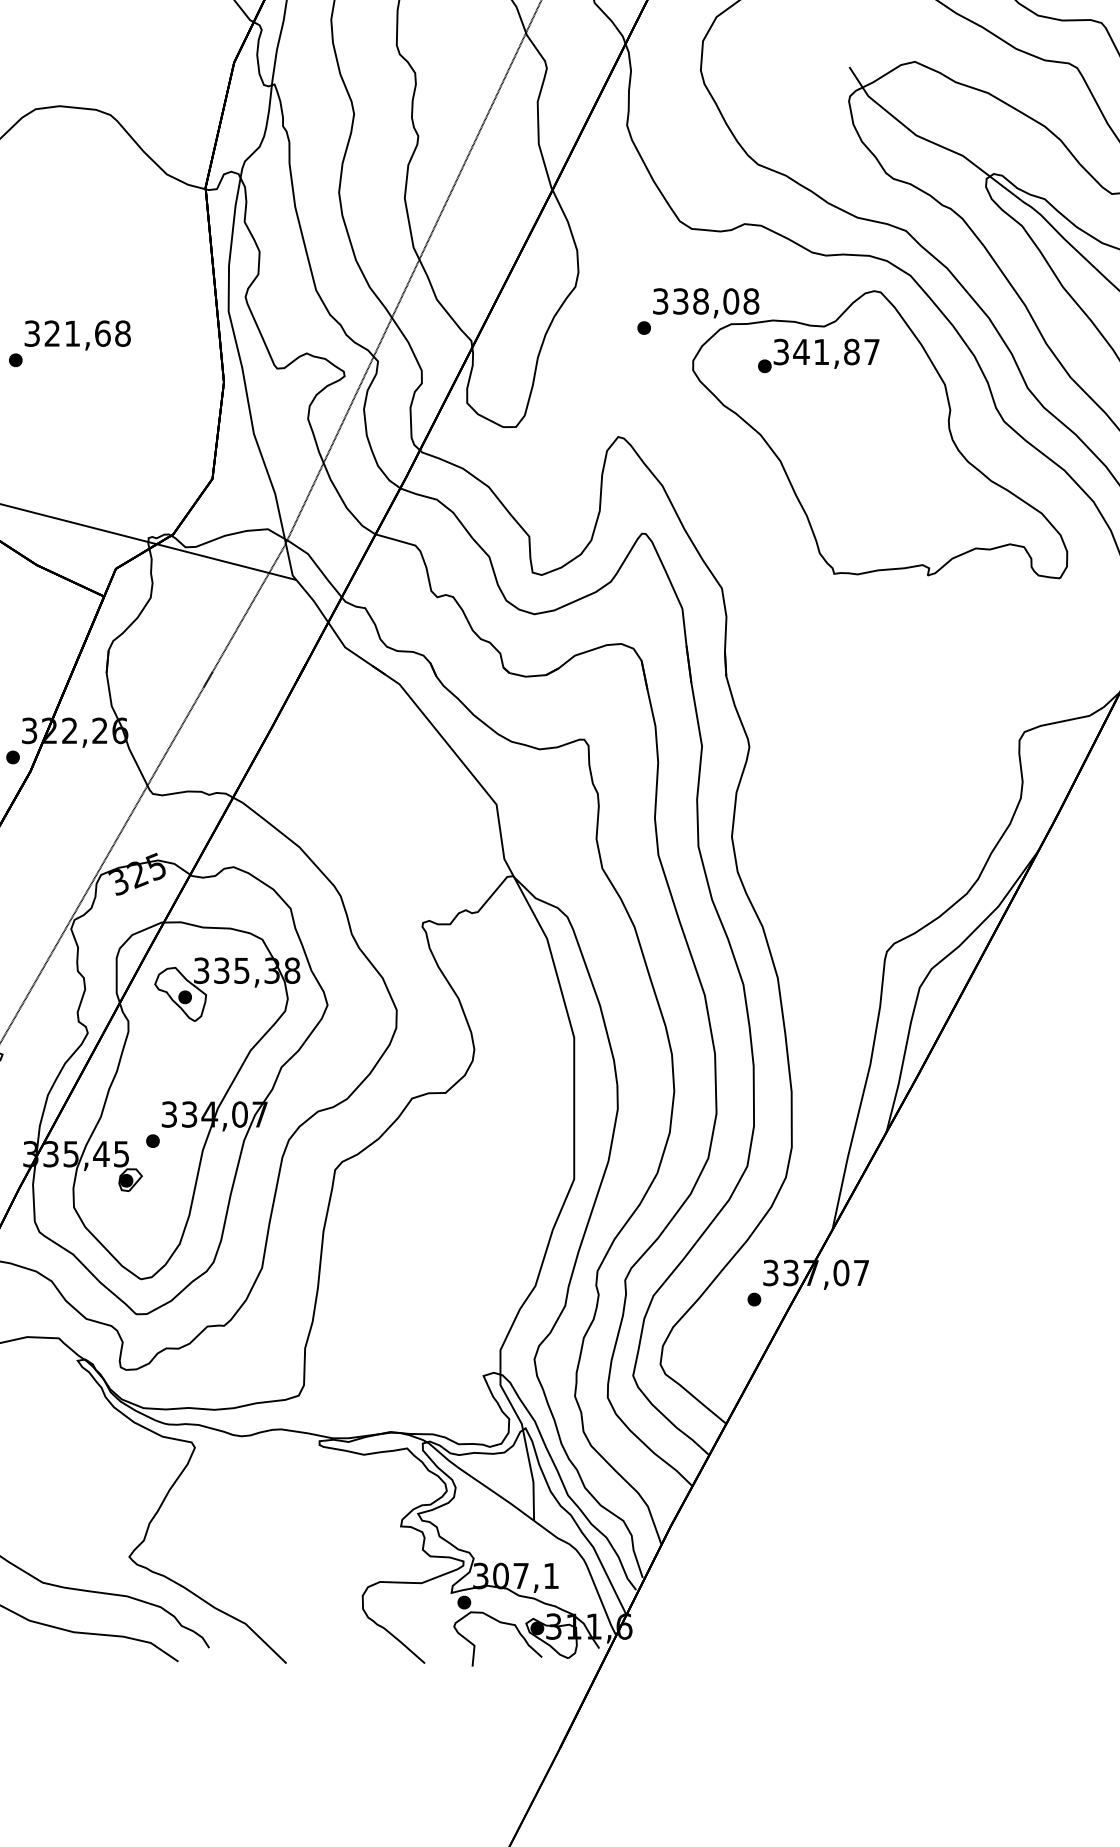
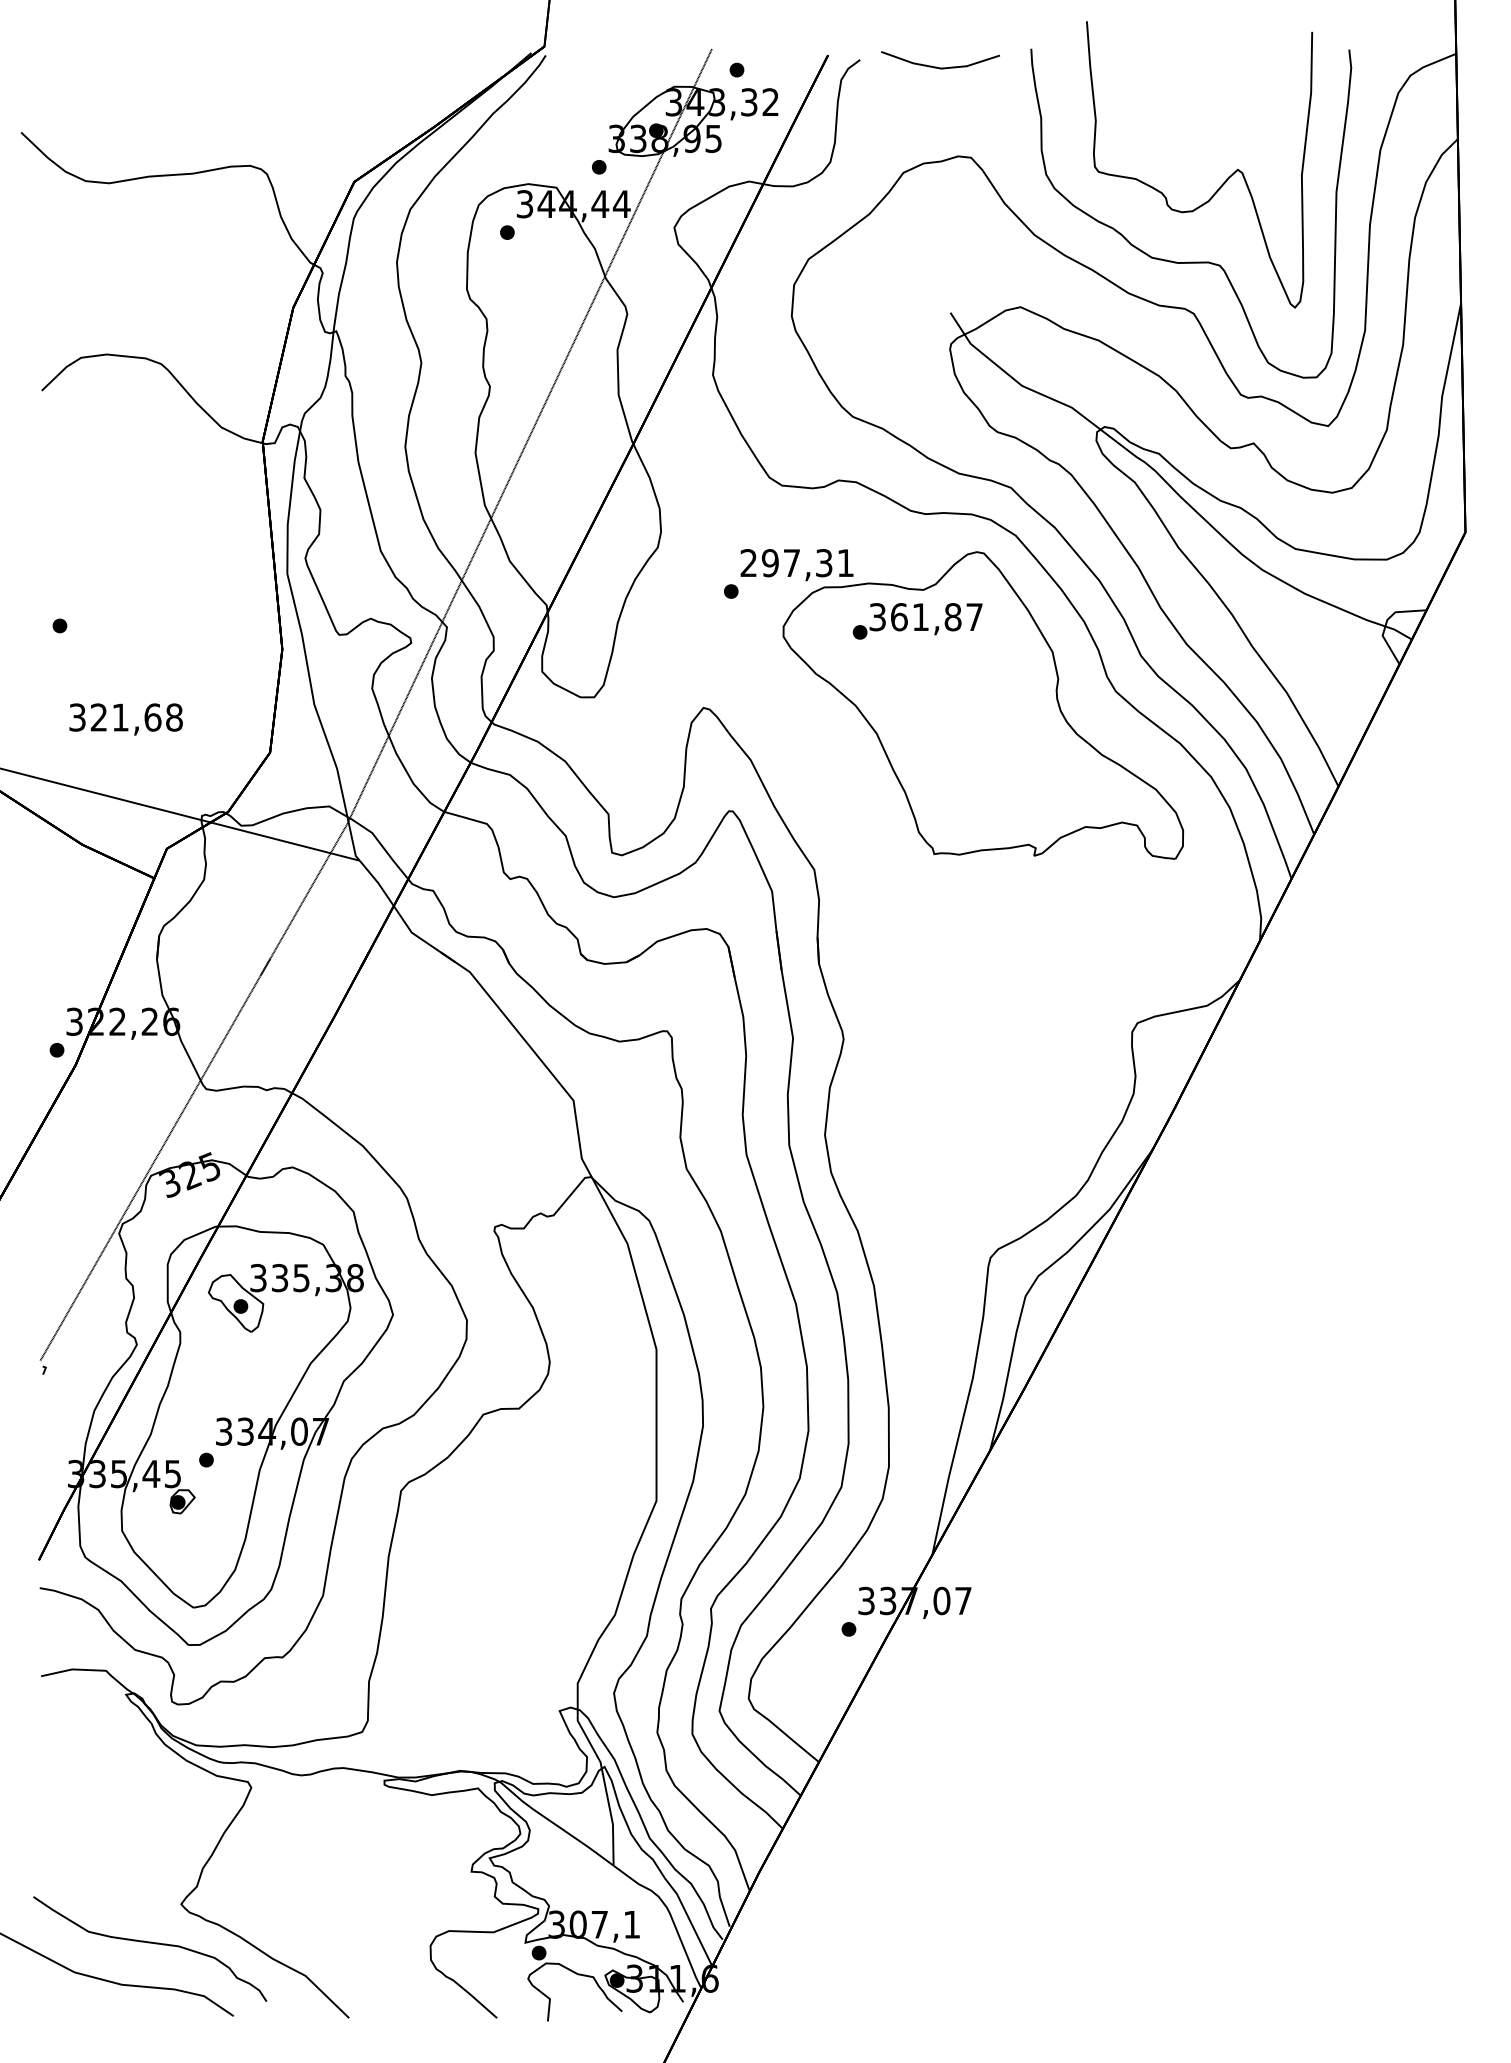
text: (706, 301) -> (797, 563), 338,08 -> 297,31
text: (77, 335) -> (125, 719), moved
text: (801, 352) -> (899, 617), 341,87 -> 361,87

